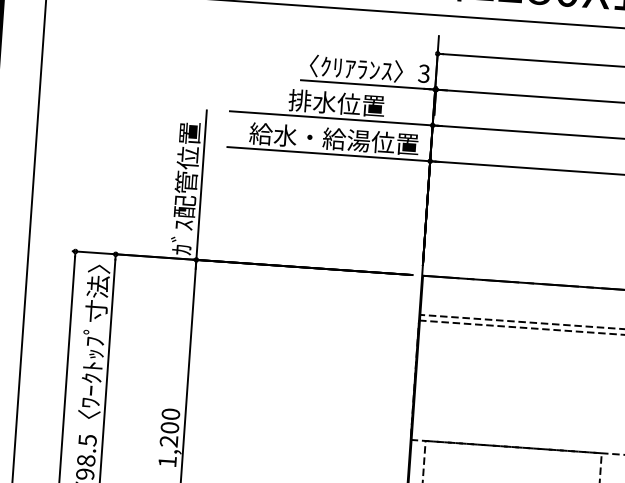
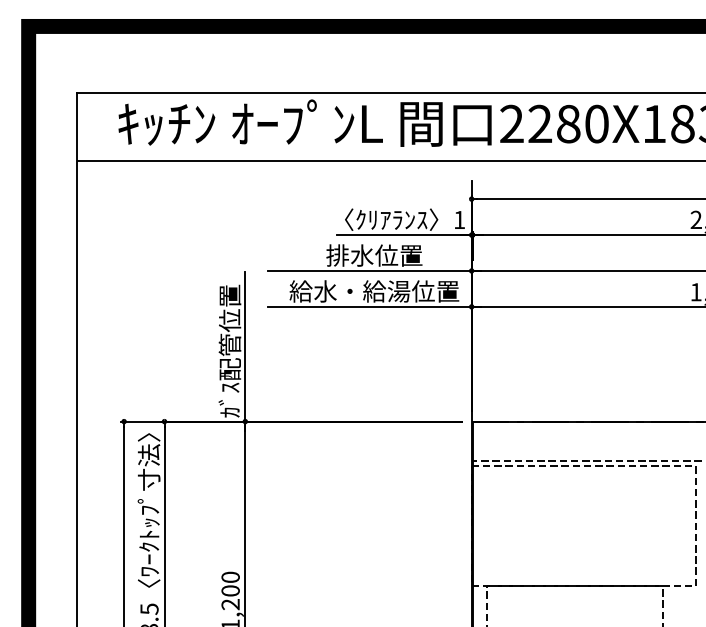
text: (423, 73) -> (458, 219), 3 -> 1

